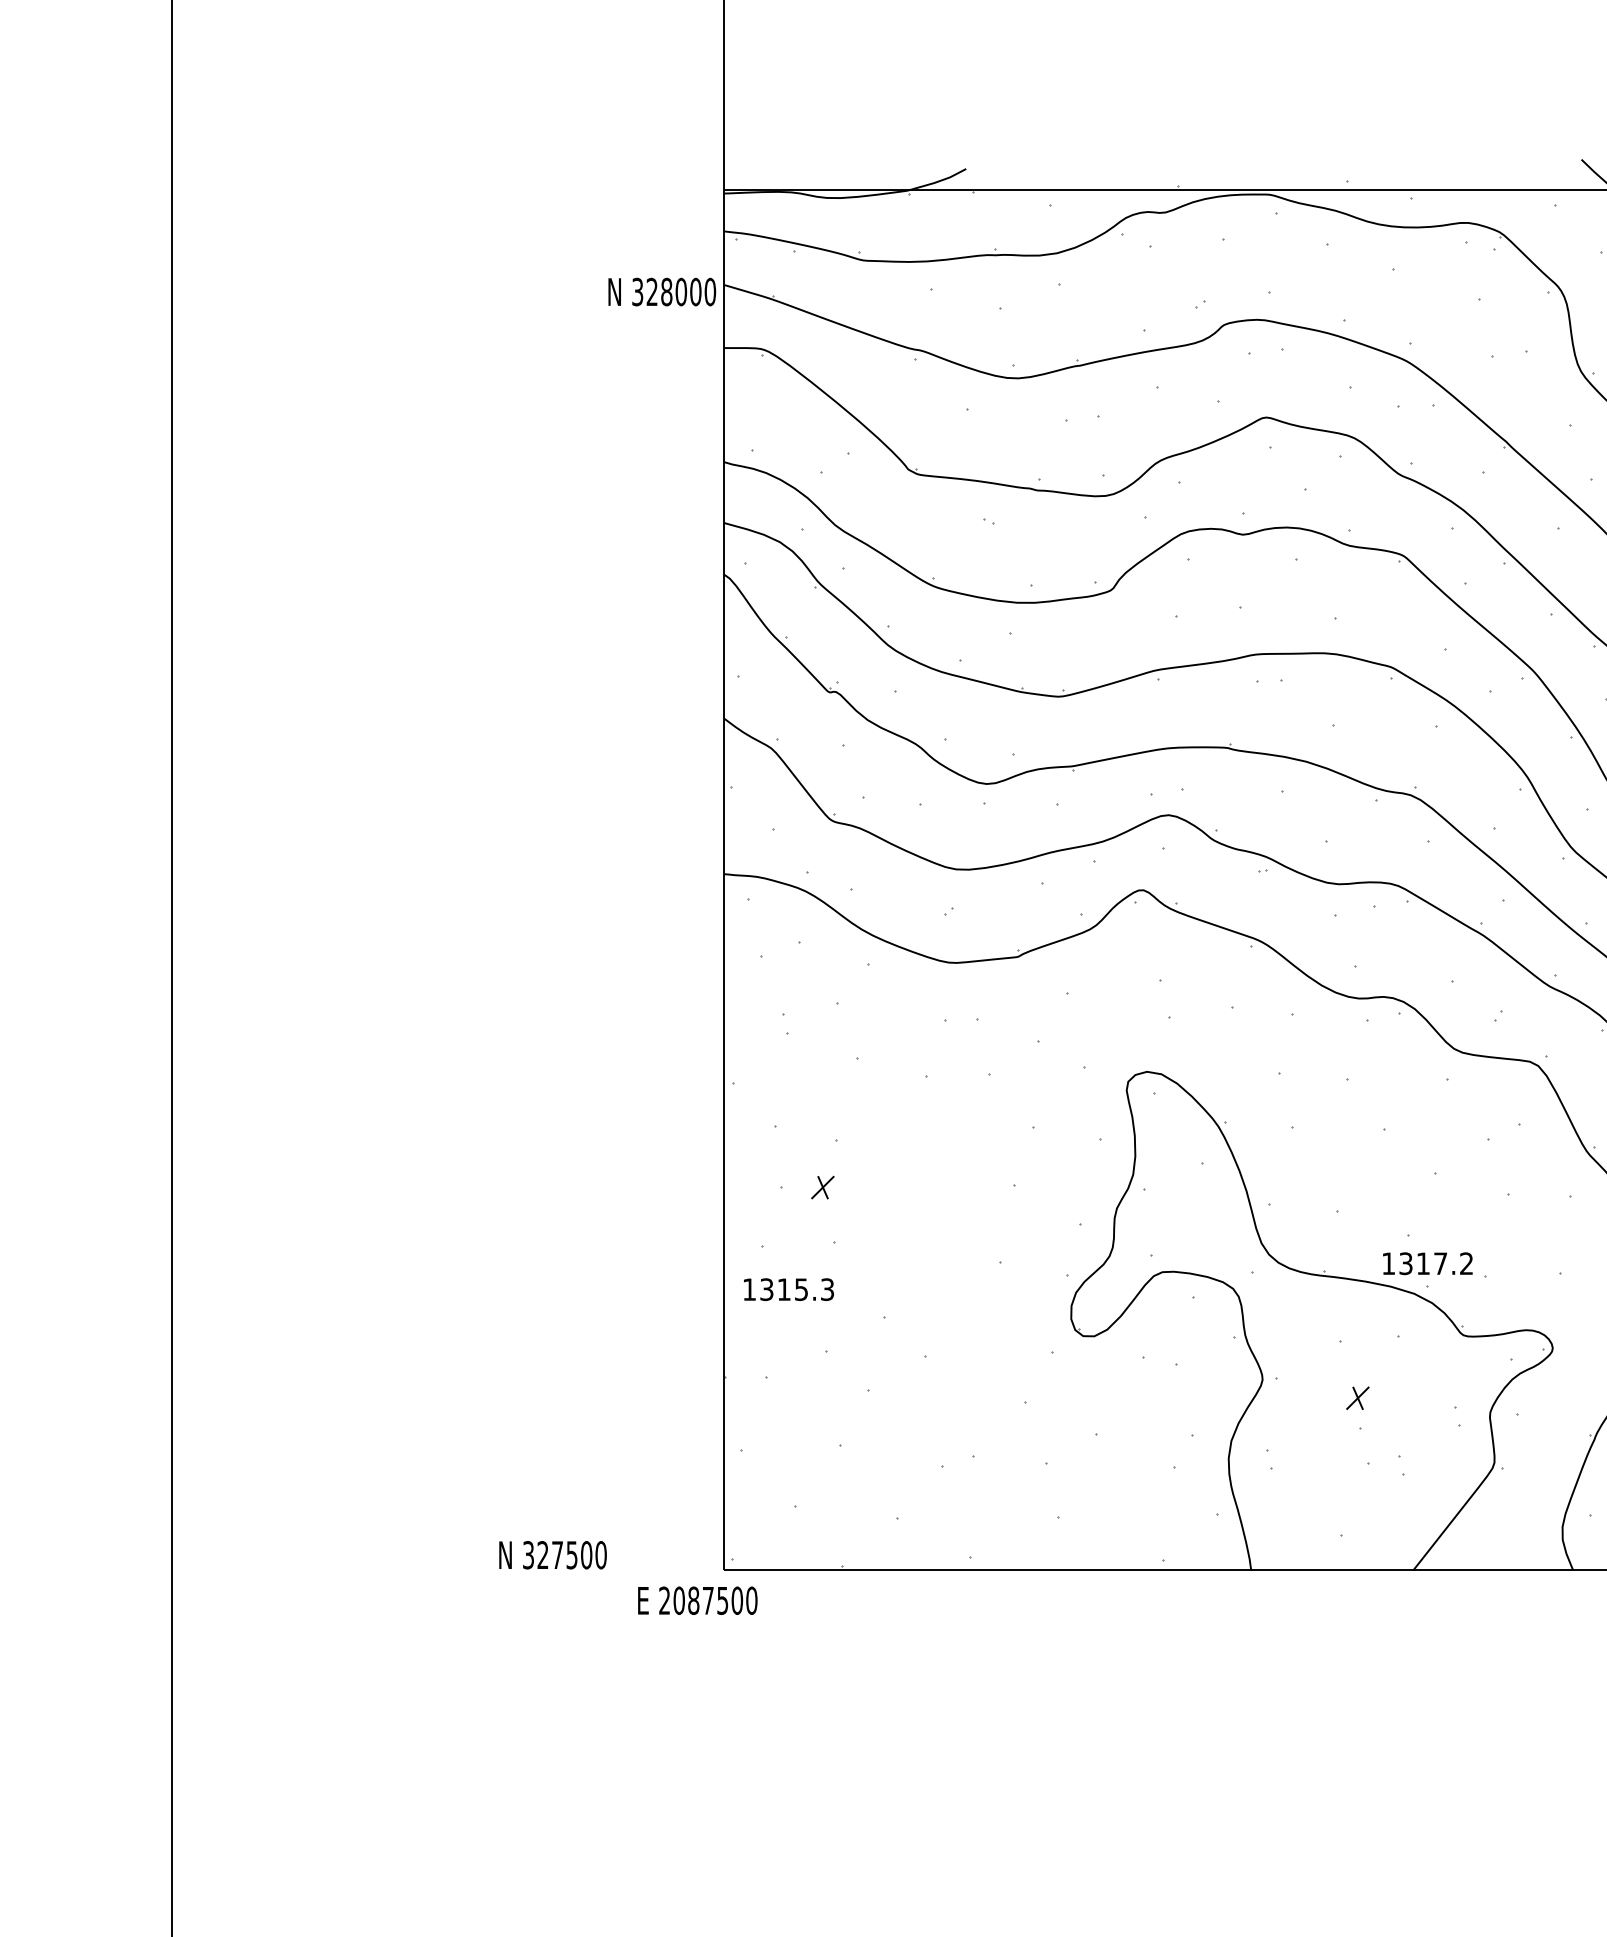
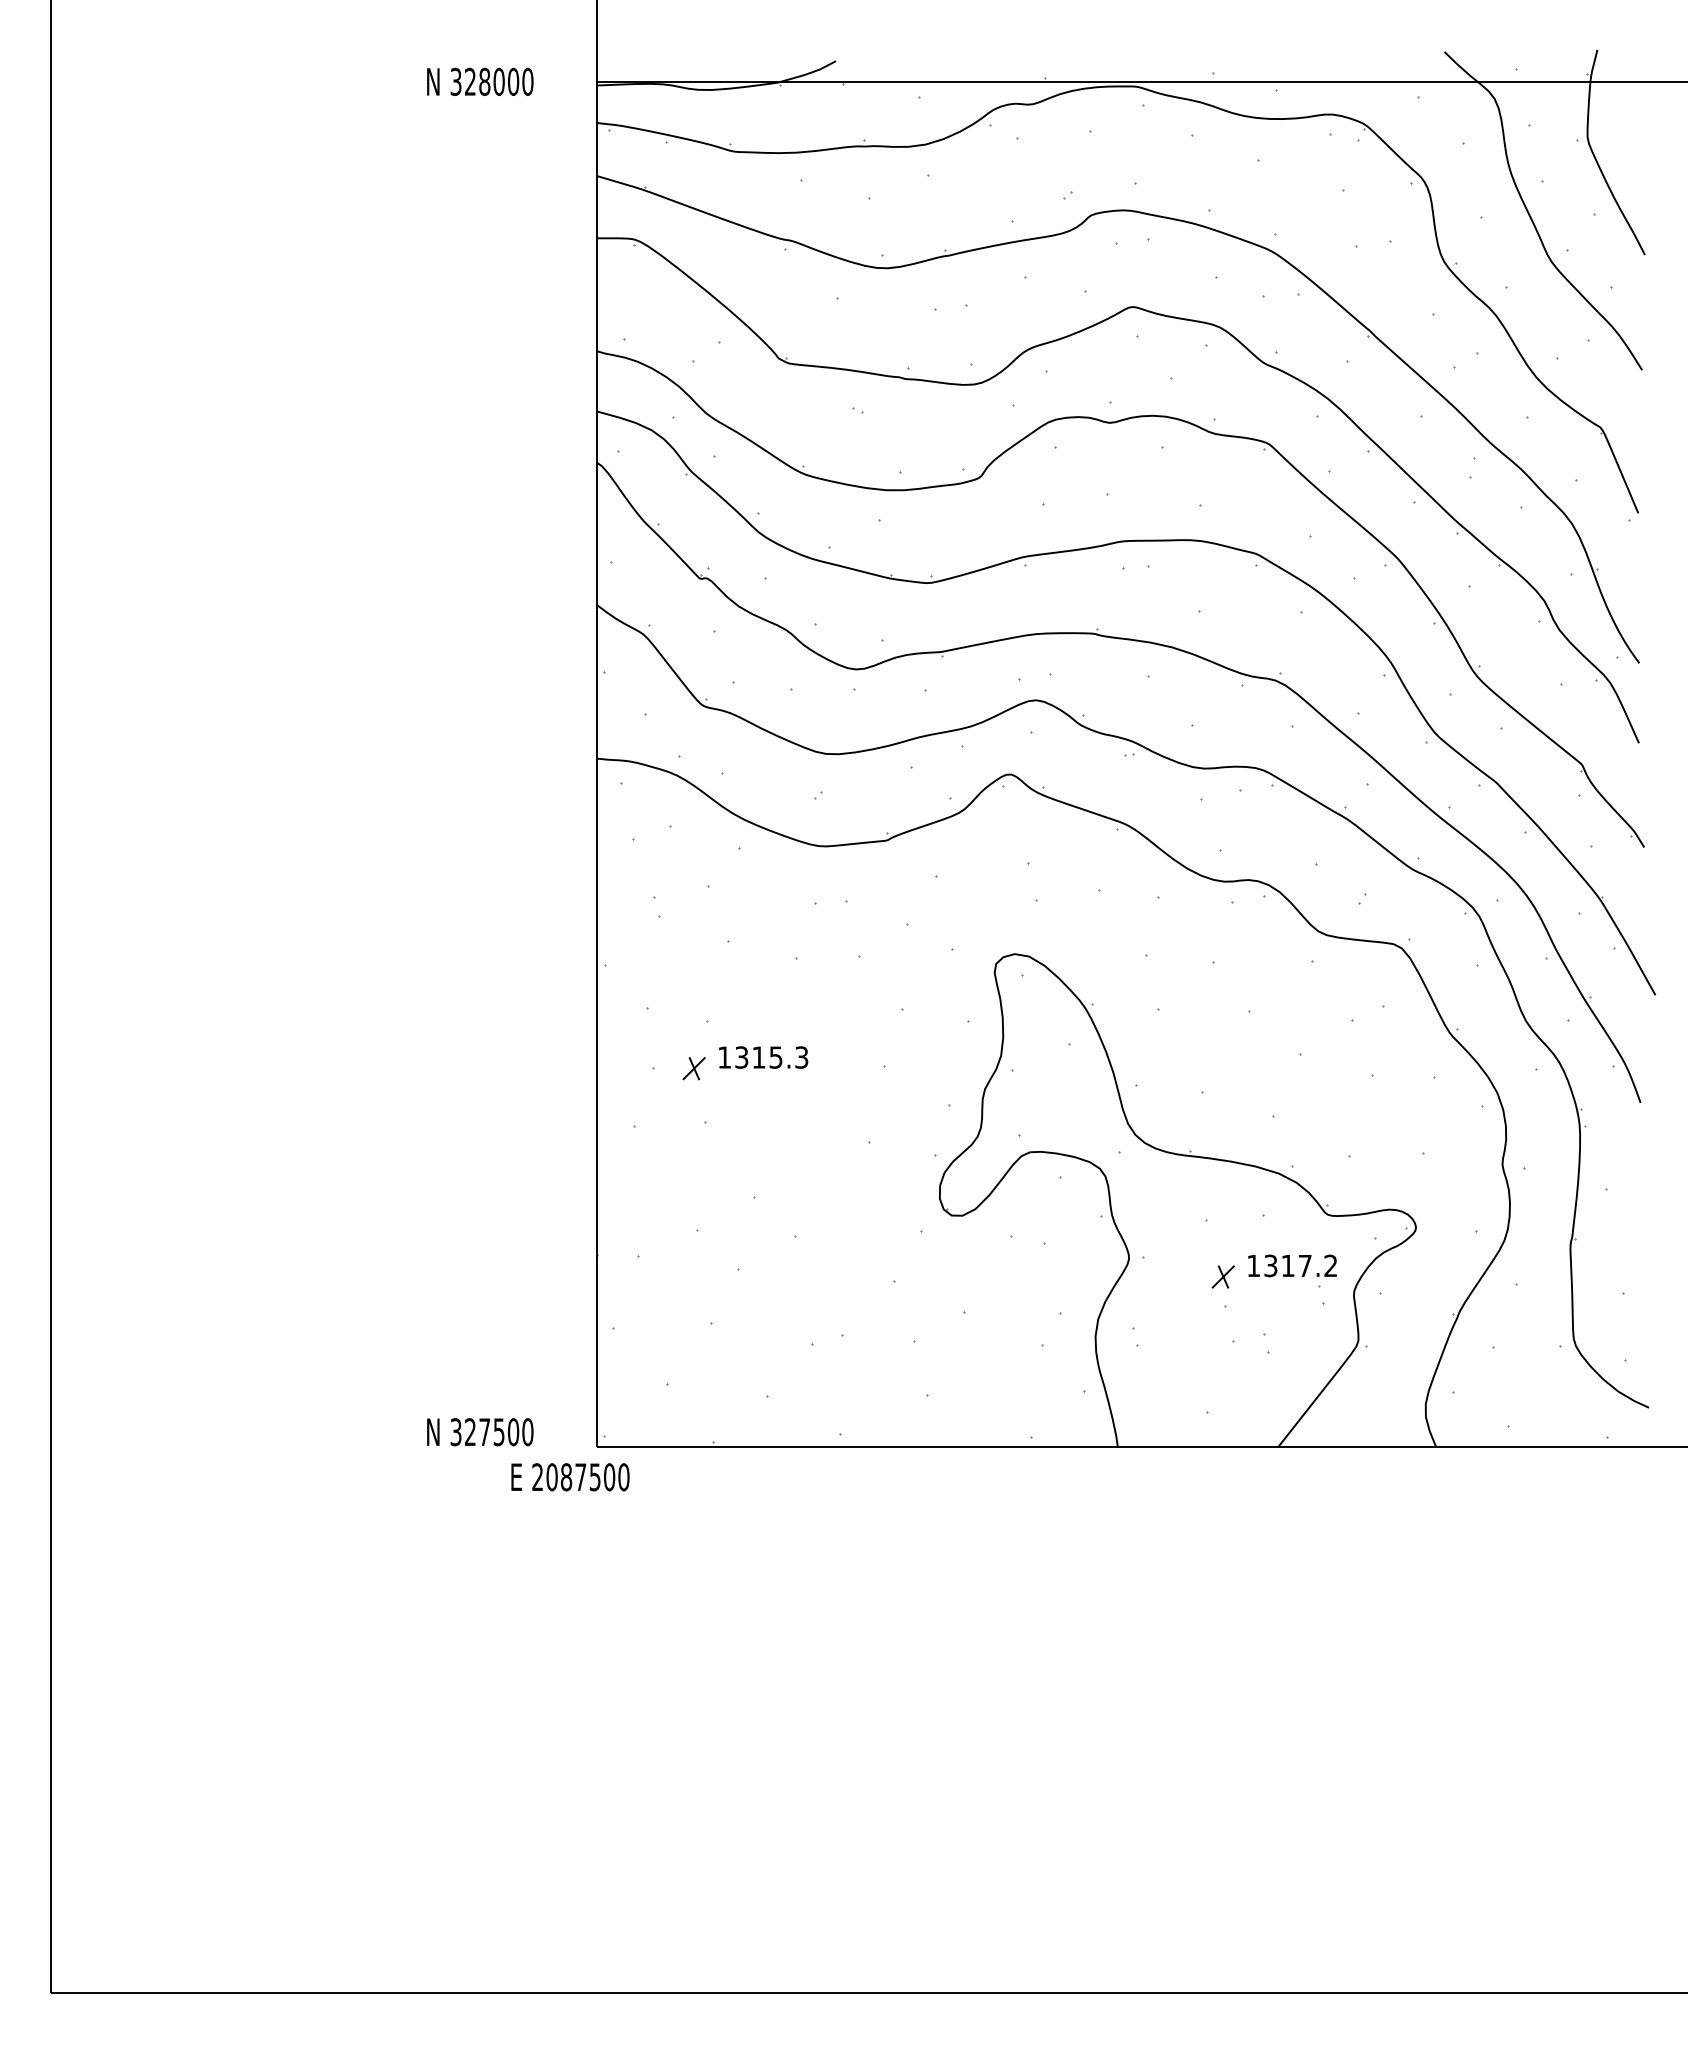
text: (662, 291) -> (480, 81), moved
text: (1427, 1263) -> (1292, 1265), moved
text: (788, 1289) -> (763, 1057), moved
text: (553, 1555) -> (480, 1432), moved

